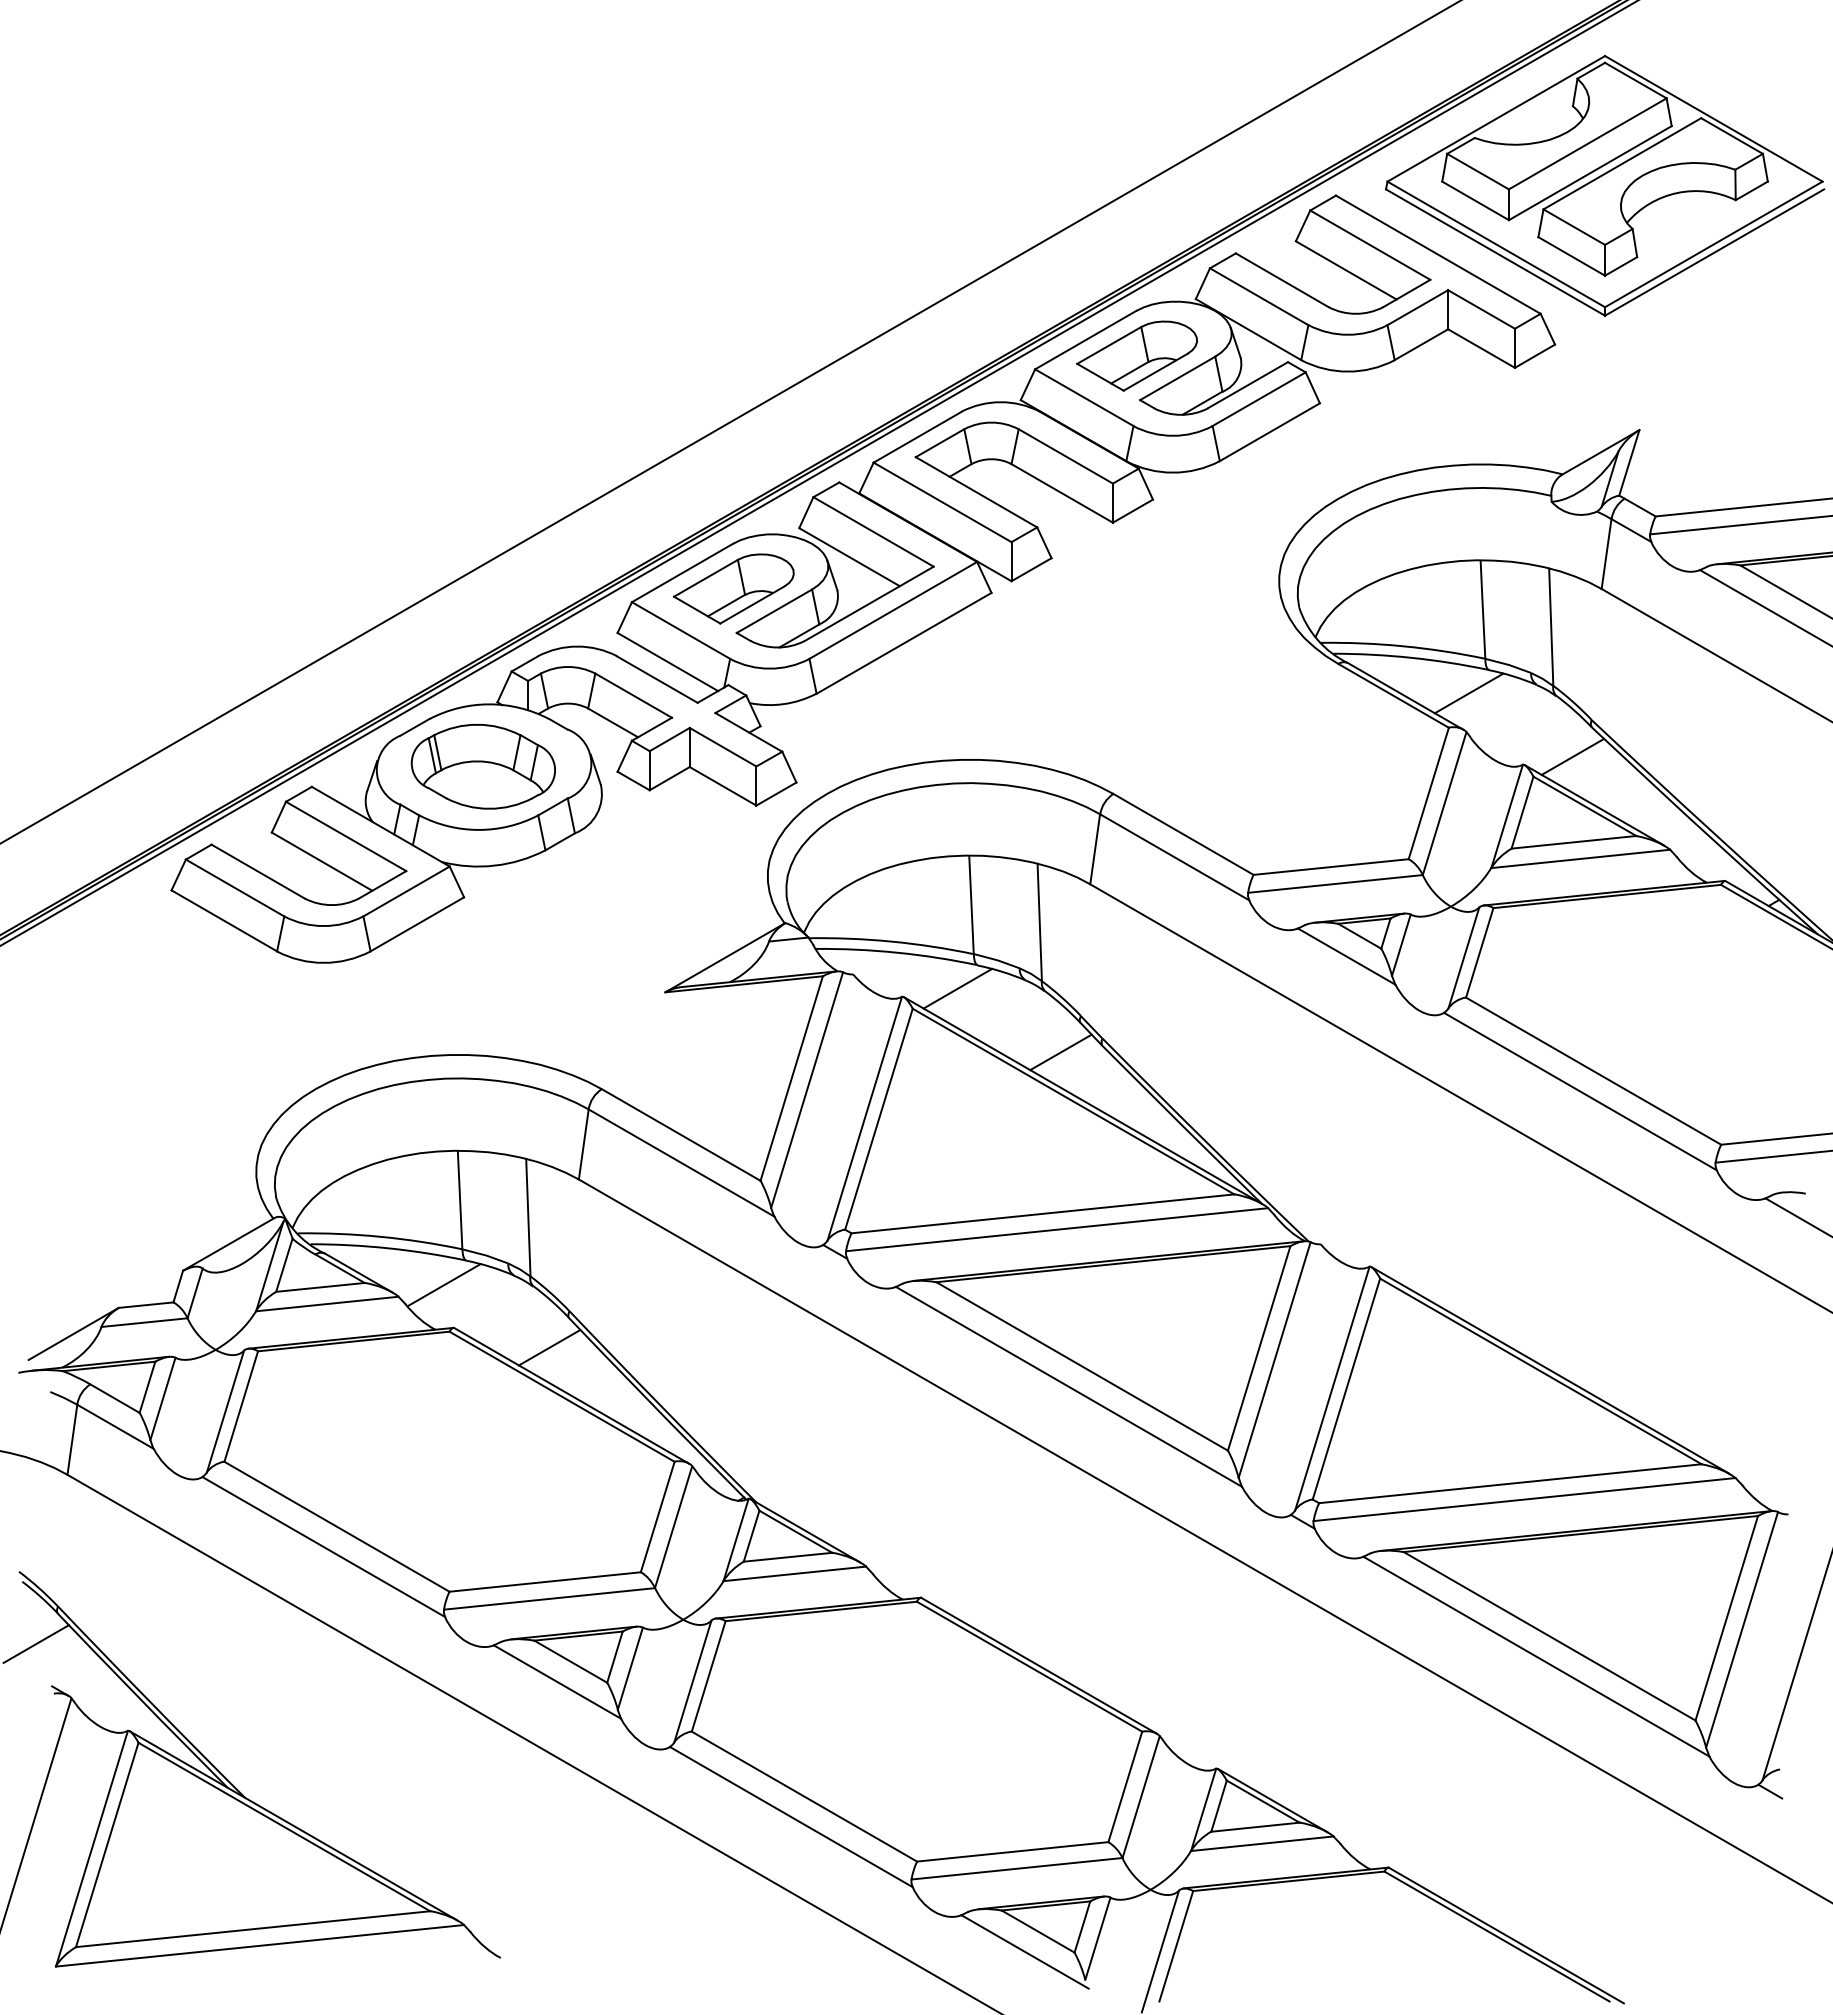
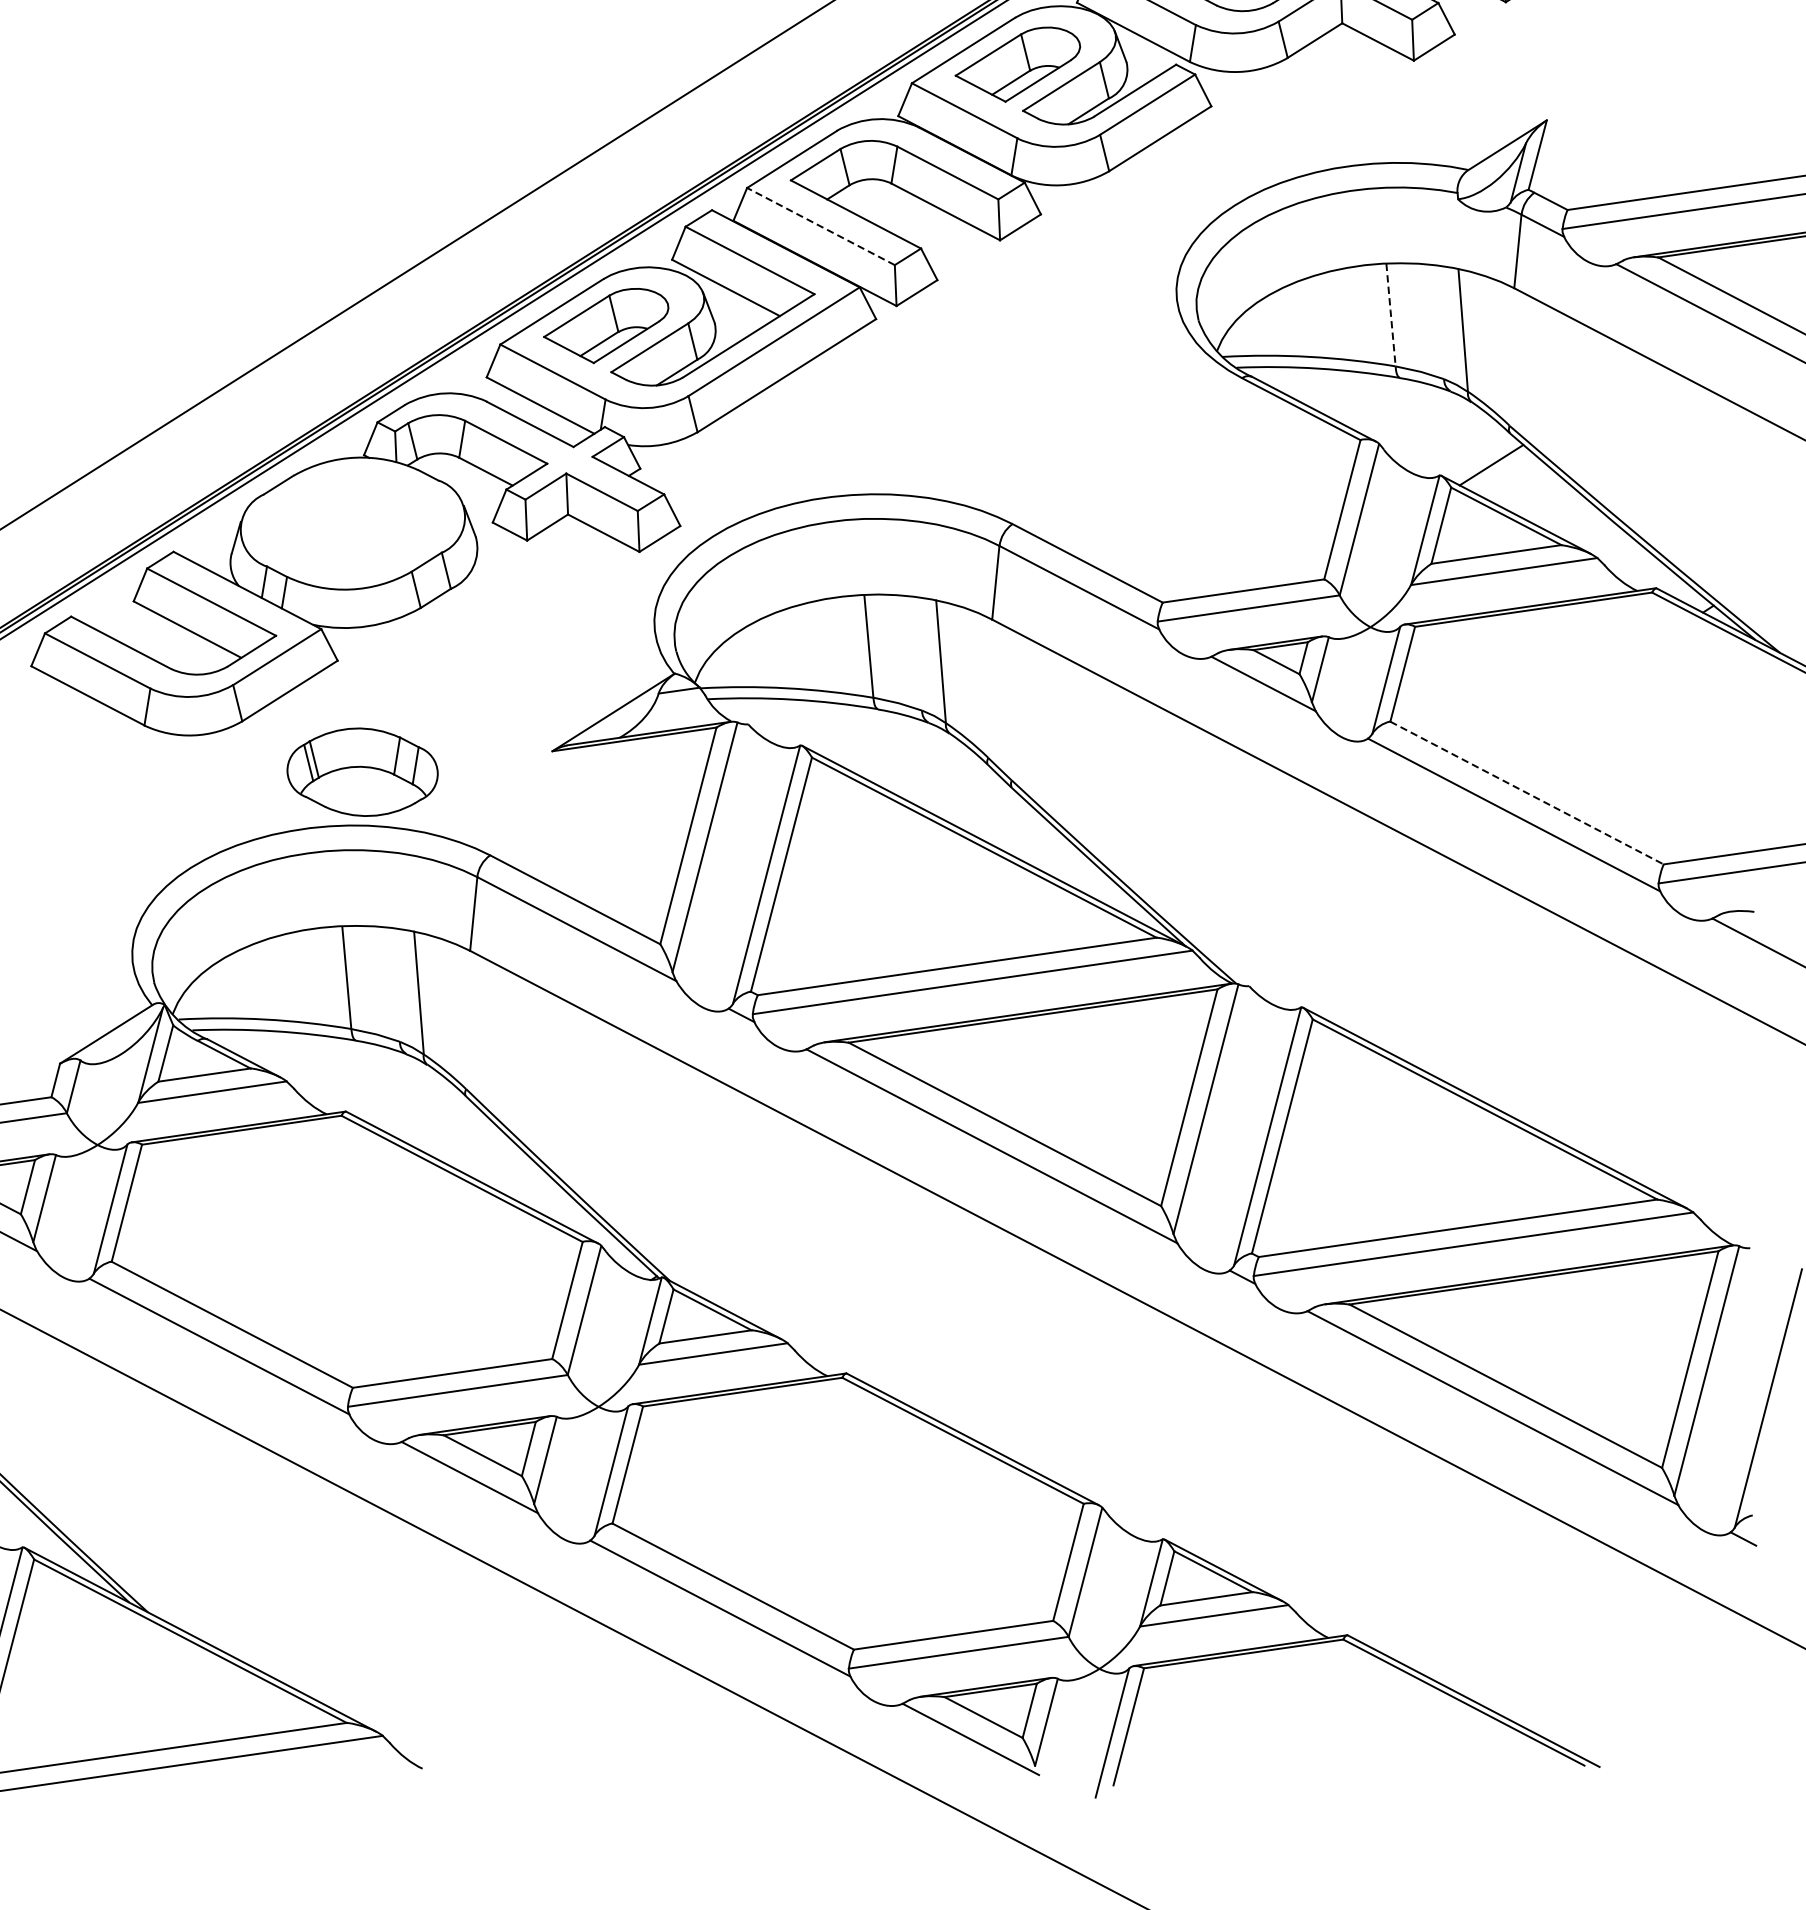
line: (942, 502) -> (820, 226), solid -> dashed
line: (1482, 609) -> (1390, 314), solid -> dashed
line: (1468, 693) -> (1379, 403), removed
part: (482, 766) -> (361, 772), moved
line: (957, 988) -> (857, 734), removed
line: (1060, 1052) -> (968, 796), removed
line: (1594, 1071) -> (1527, 793), solid -> dashed
line: (443, 1285) -> (333, 1067), removed
line: (549, 1347) -> (446, 1127), removed

